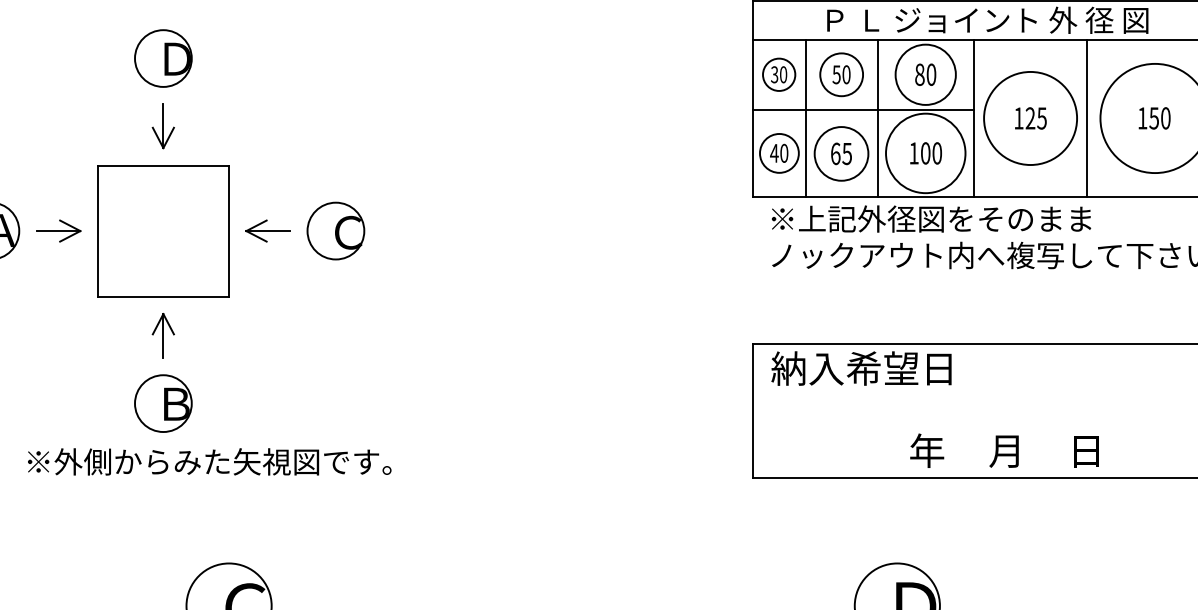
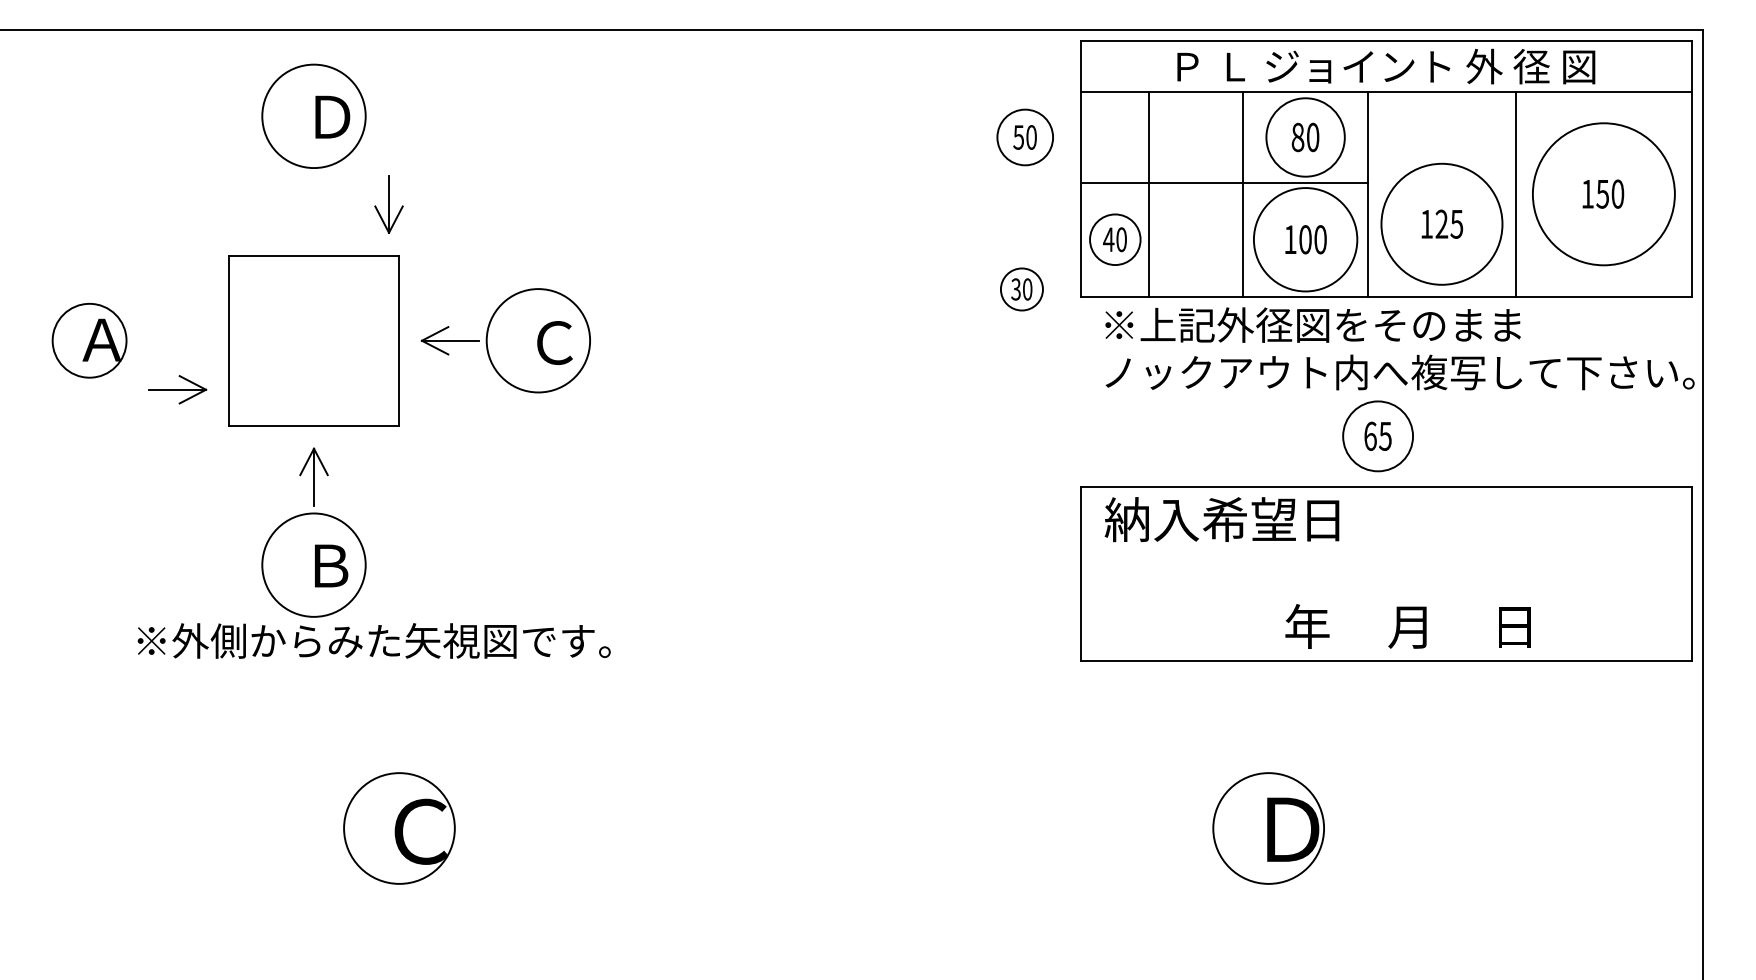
circle: (163, 58) -> (313, 116), size x1.4
part: (778, 74) -> (1021, 289), moved
part: (841, 74) -> (1024, 137), moved
part: (1030, 117) -> (1441, 223), moved
part: (163, 126) -> (388, 204), moved
part: (841, 153) -> (1377, 436), moved
part: (58, 230) -> (177, 389), moved
circle: (335, 230) -> (538, 340), size x1.4
circle: (163, 403) -> (313, 565), size x1.4

